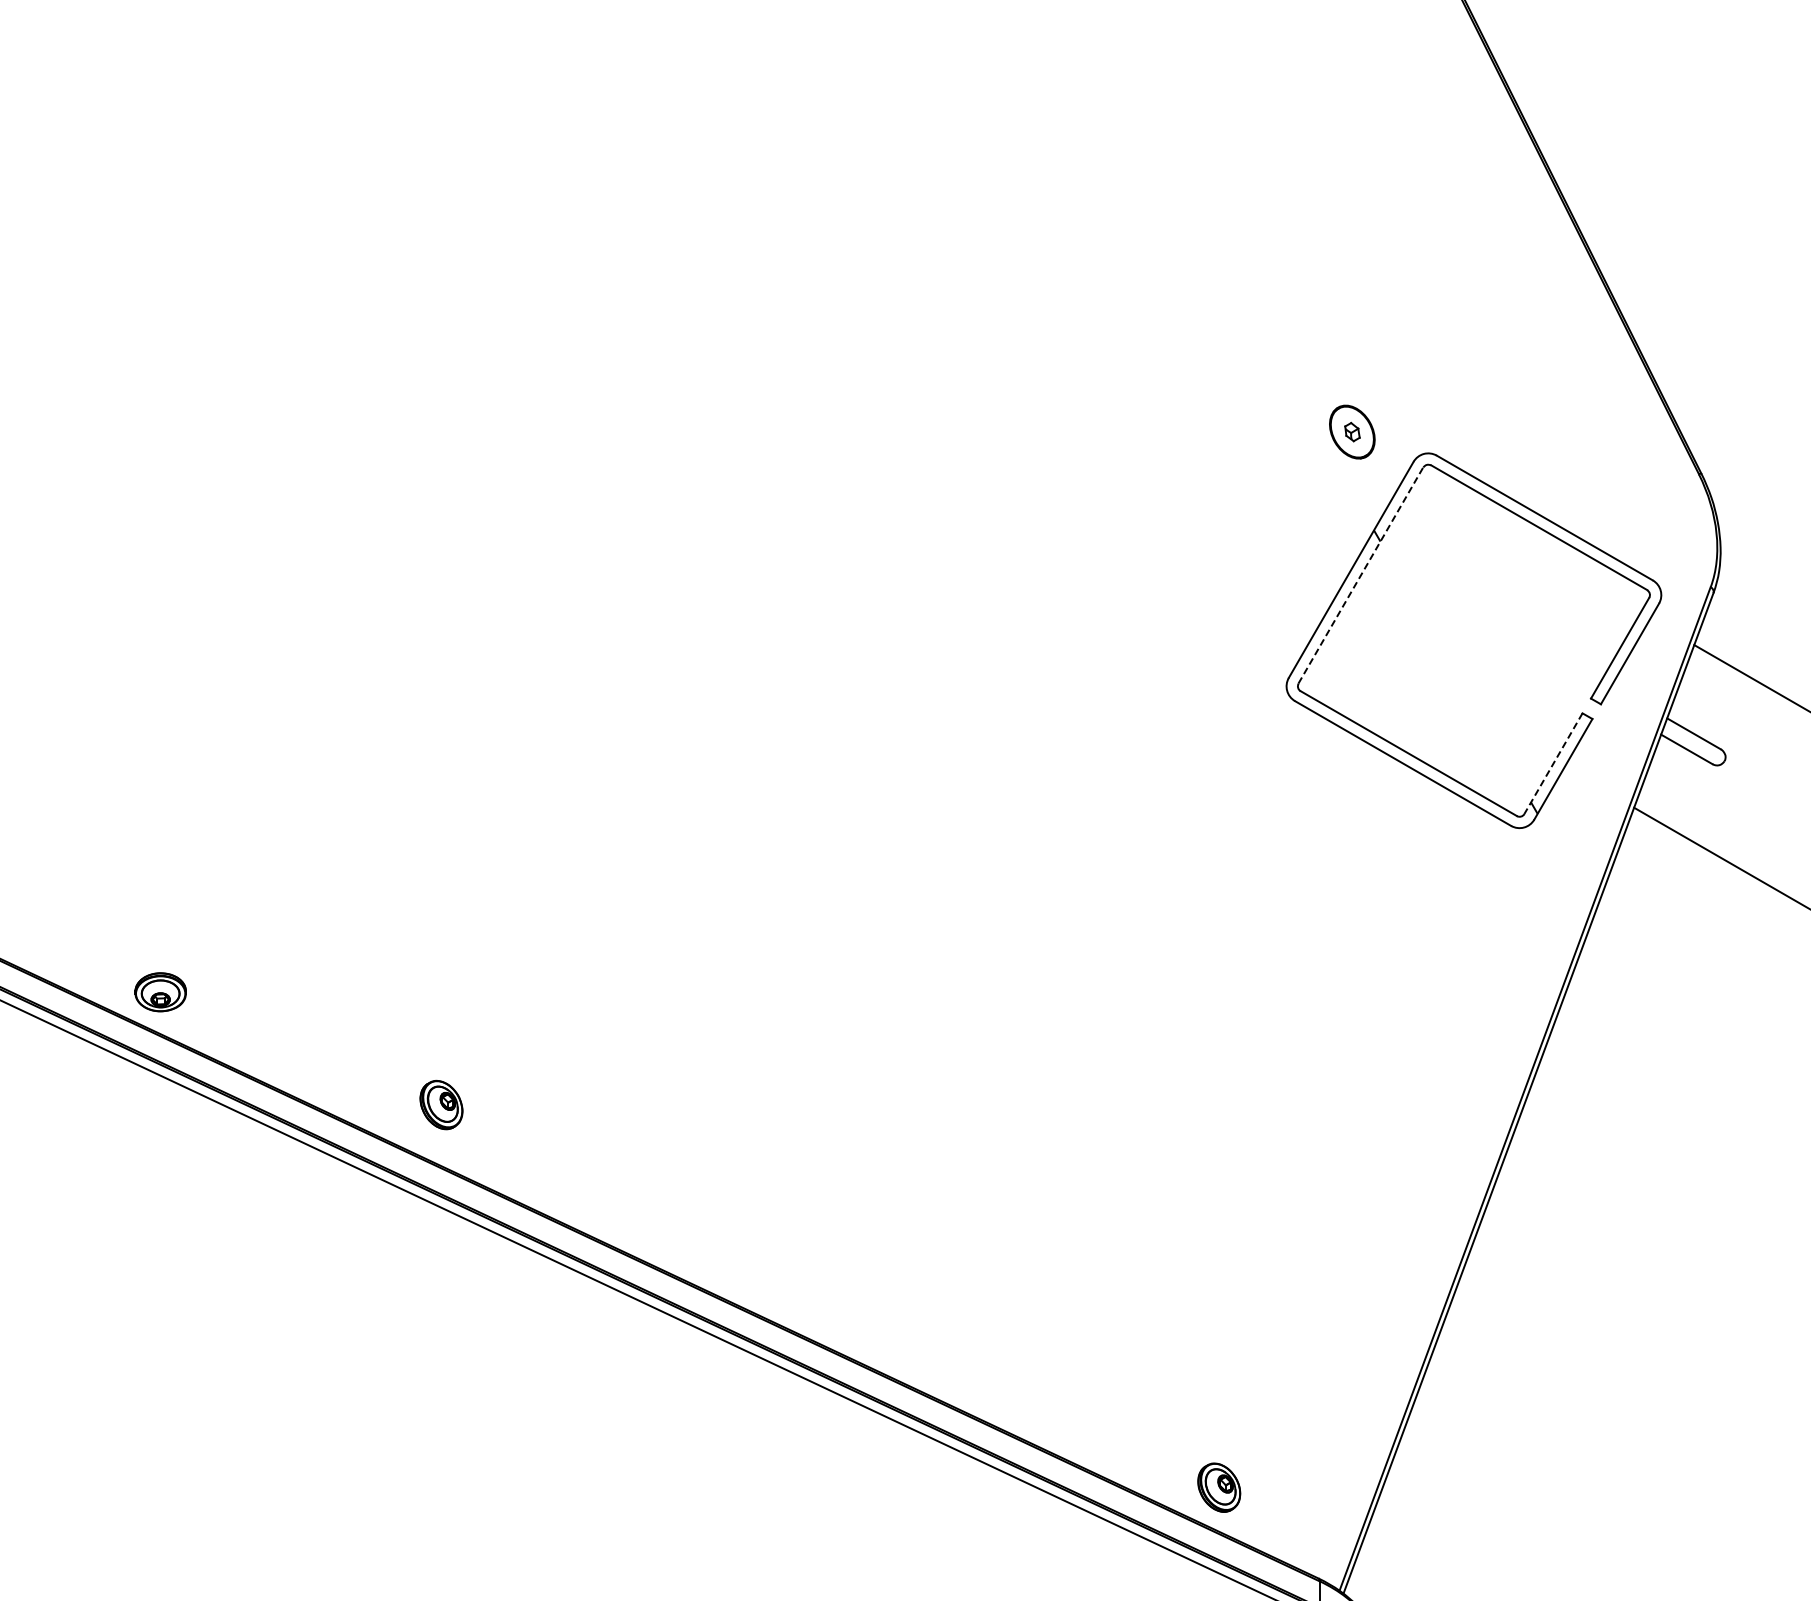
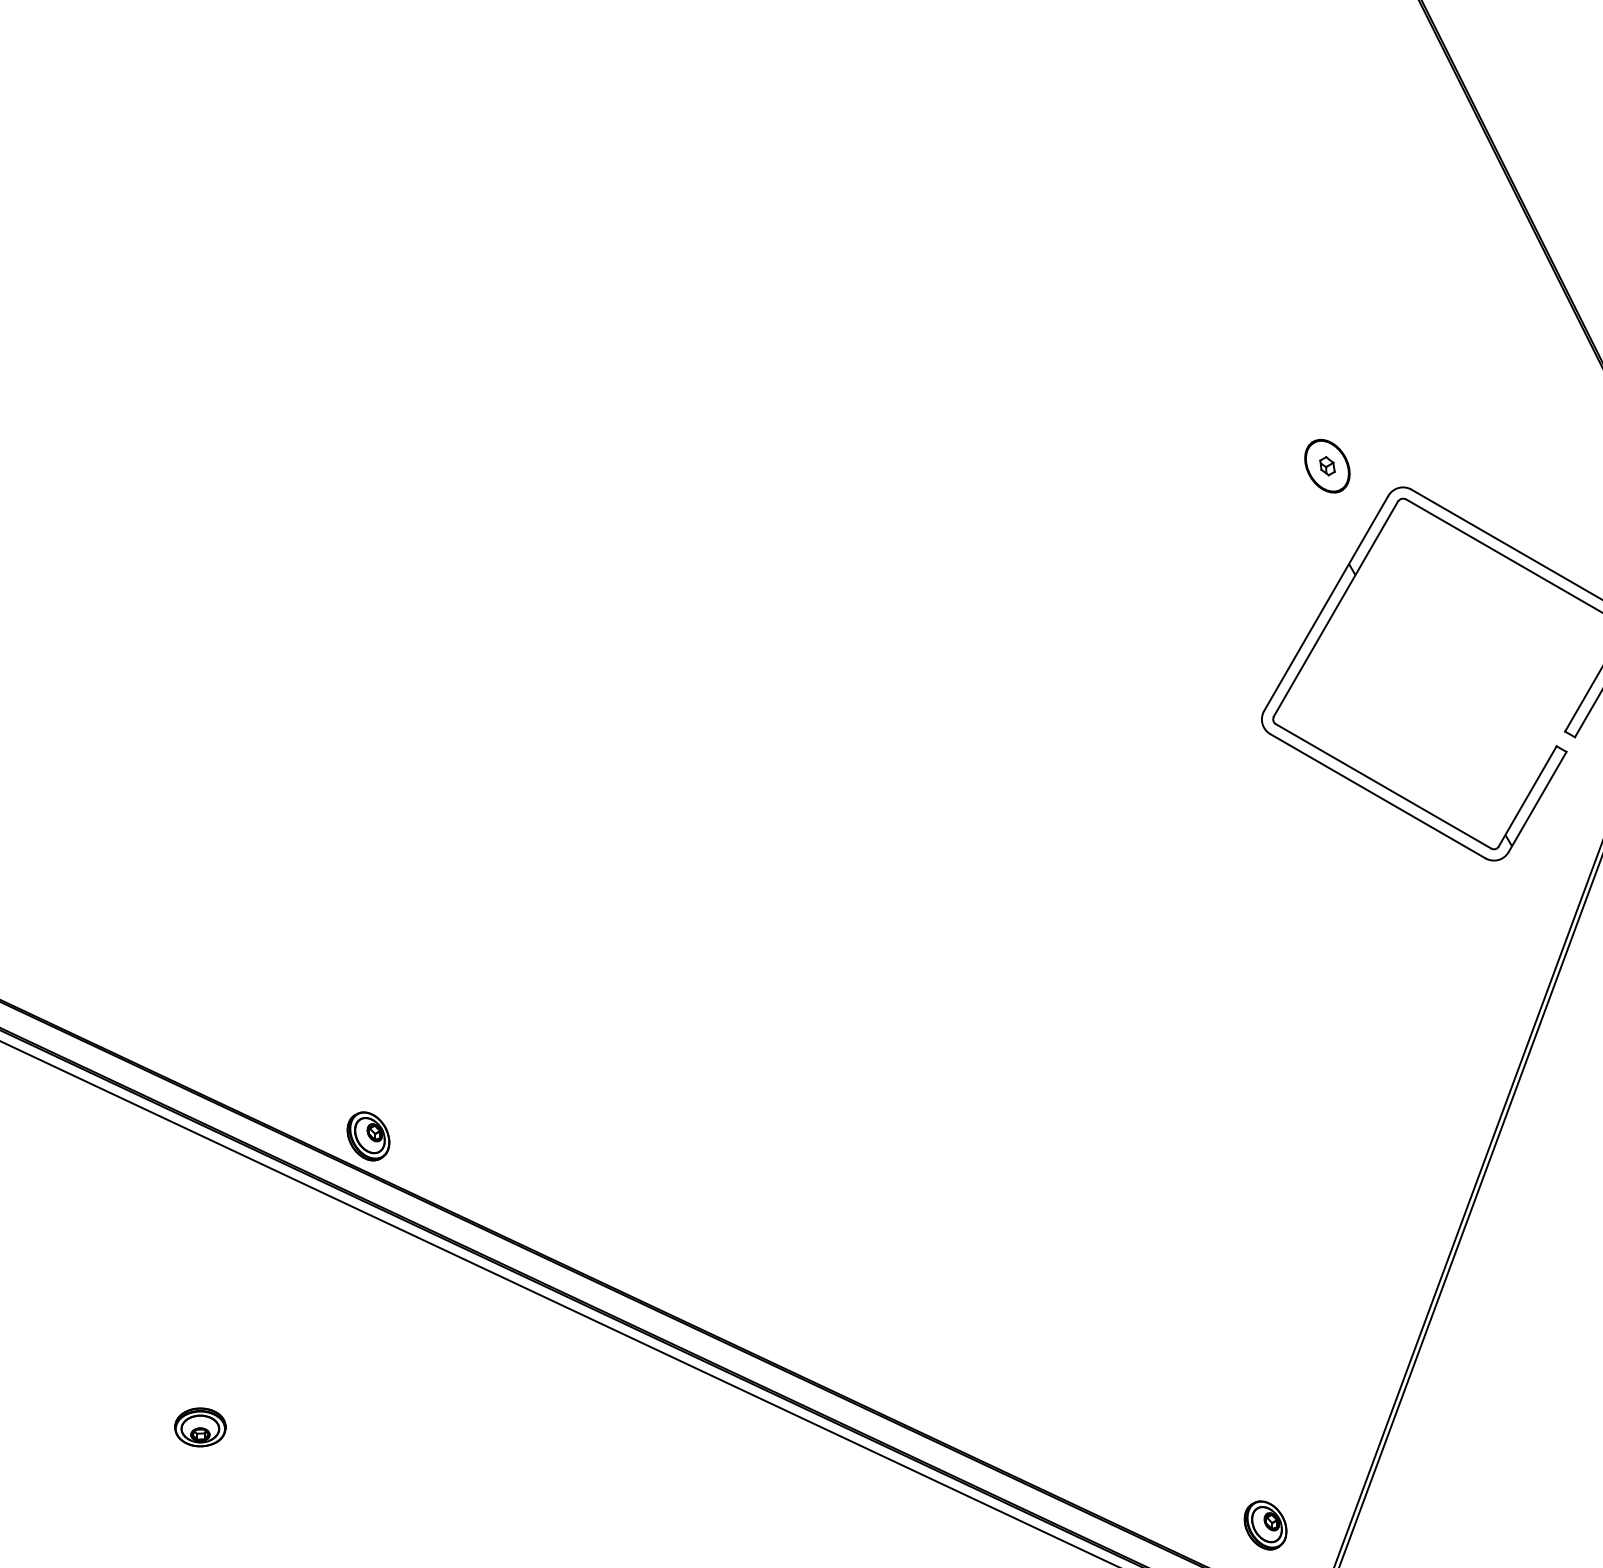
line: (1360, 575) -> (1335, 609), dashed -> solid
line: (1553, 764) -> (1527, 797), dashed -> solid
part: (160, 992) -> (200, 1427), moved
part: (441, 1104) -> (368, 1135), moved
part: (1219, 1487) -> (1265, 1525), moved

